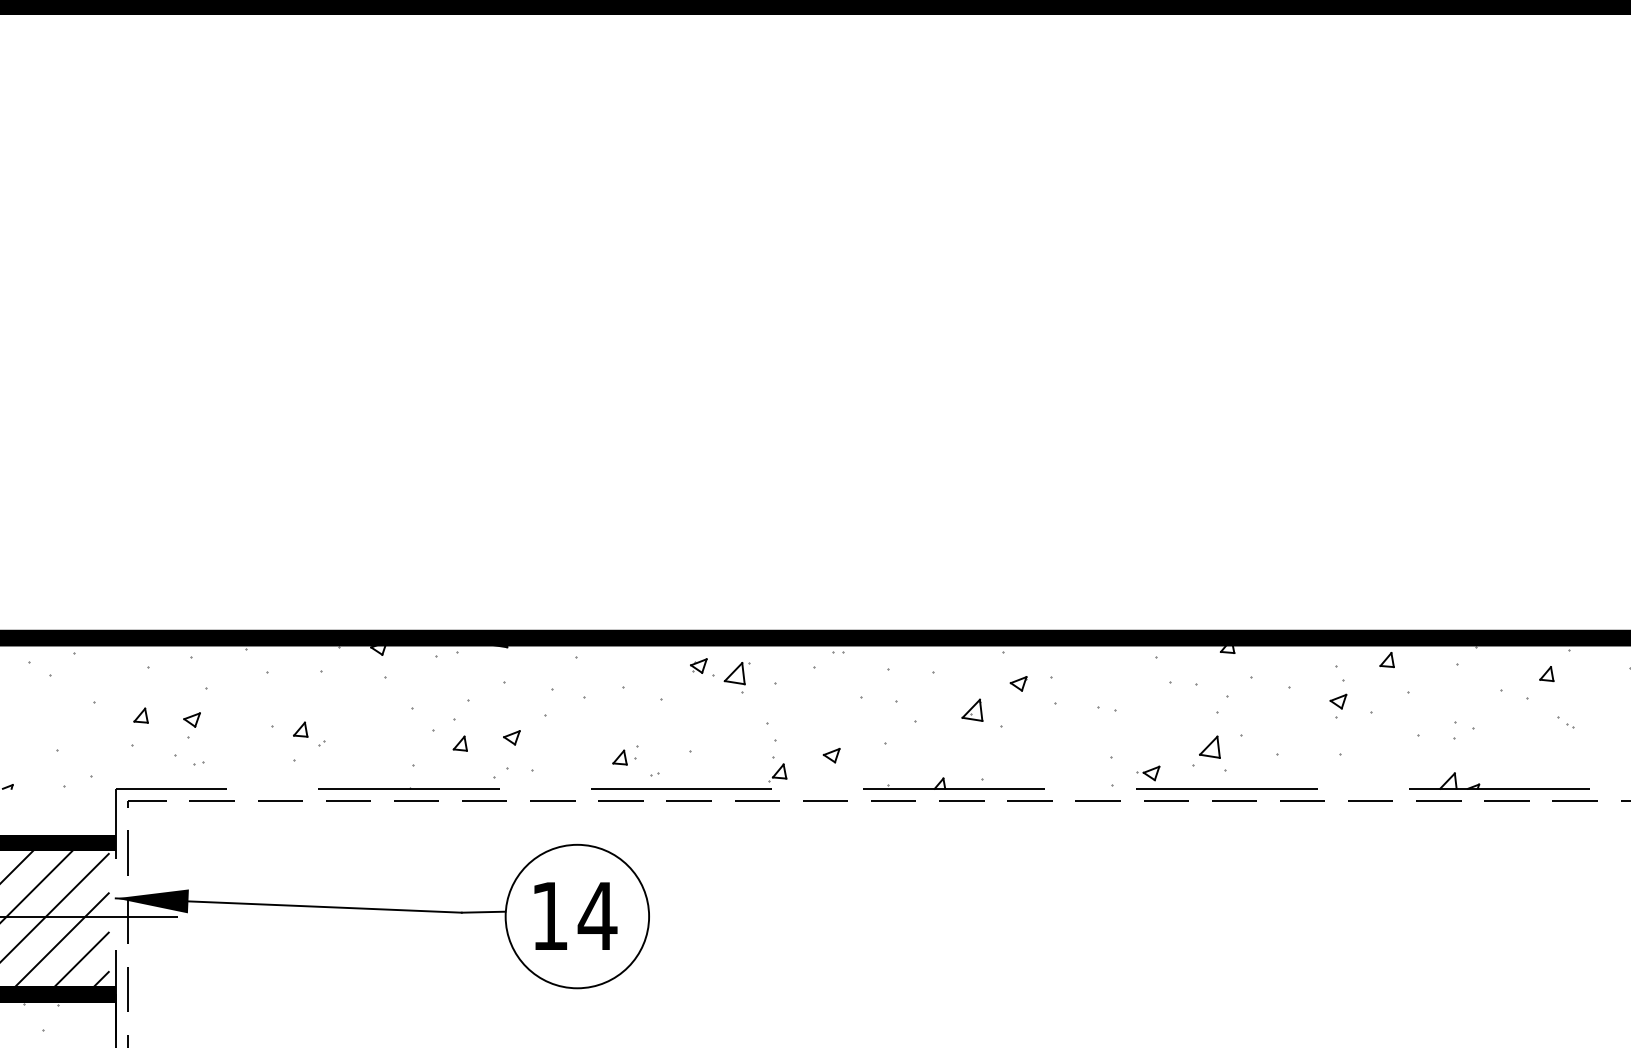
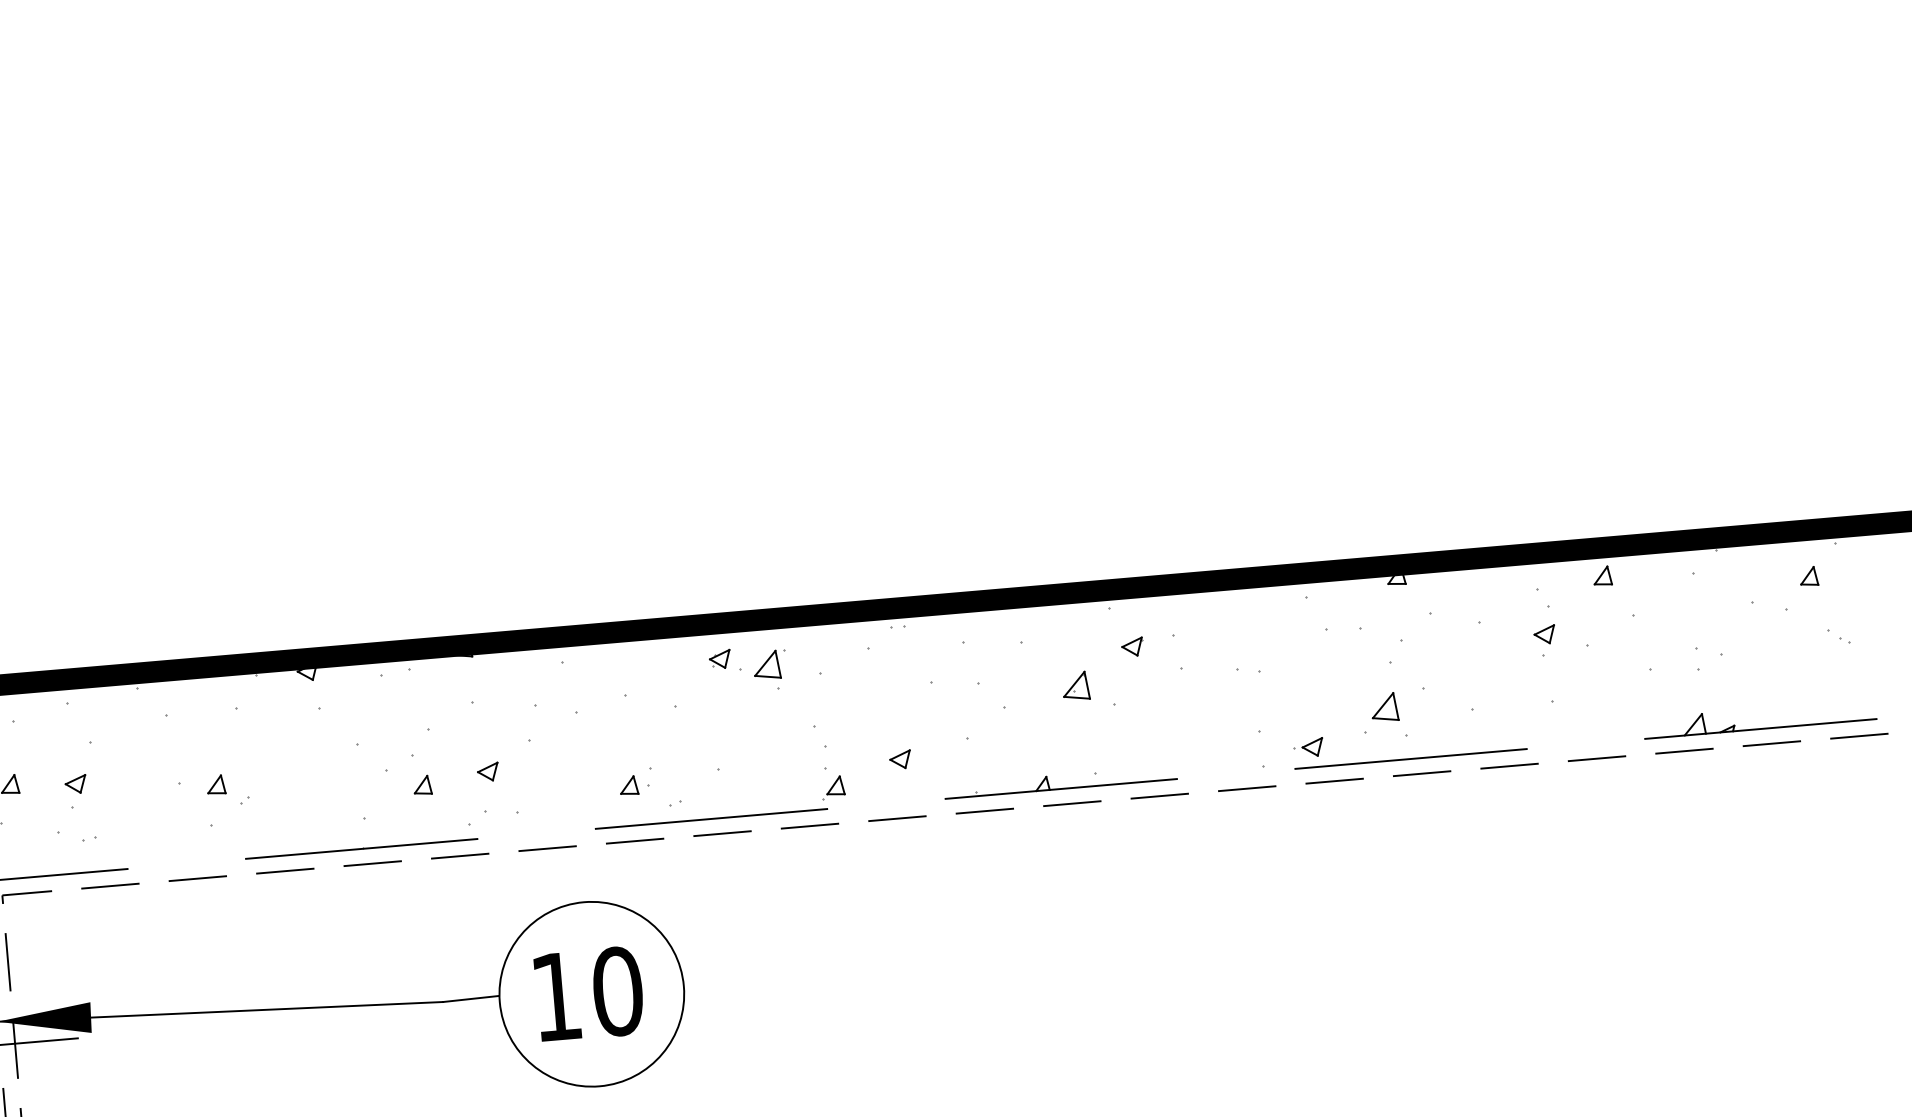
text: (597, 916) -> (617, 991), 14 -> 10

